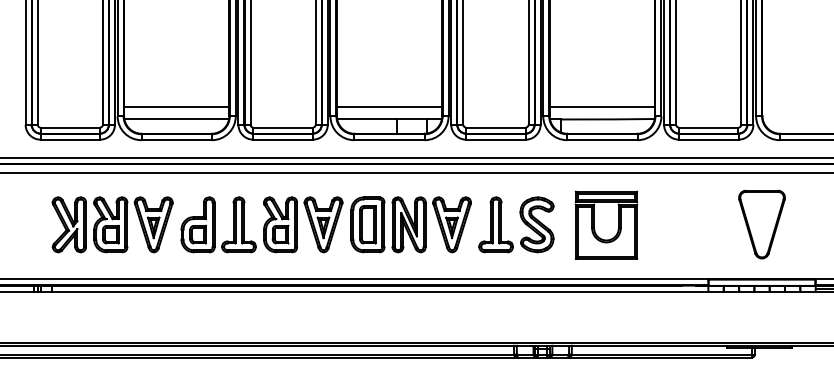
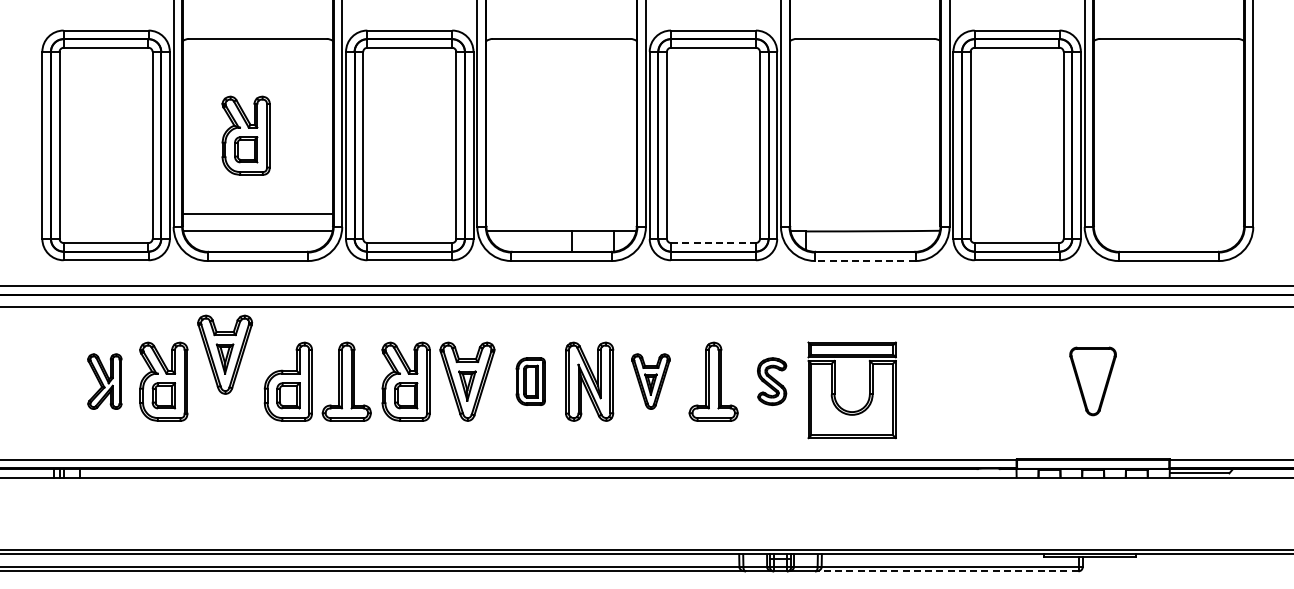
part: (167, 52) -> (245, 135), added
line: (389, 106) -> (561, 213), removed
line: (602, 106) -> (865, 213), removed
line: (495, 127) -> (713, 243), solid -> dashed
line: (601, 140) -> (864, 261), solid -> dashed
part: (69, 224) -> (104, 381), size x0.7
part: (153, 224) -> (225, 354), moved
part: (367, 224) -> (530, 381), size x0.6
part: (451, 224) -> (650, 381), size x0.7
part: (536, 224) -> (771, 381), size x0.6
part: (761, 224) -> (1092, 381), size x0.7
part: (594, 225) -> (835, 390), moved
line: (659, 357) -> (946, 571), solid -> dashed

